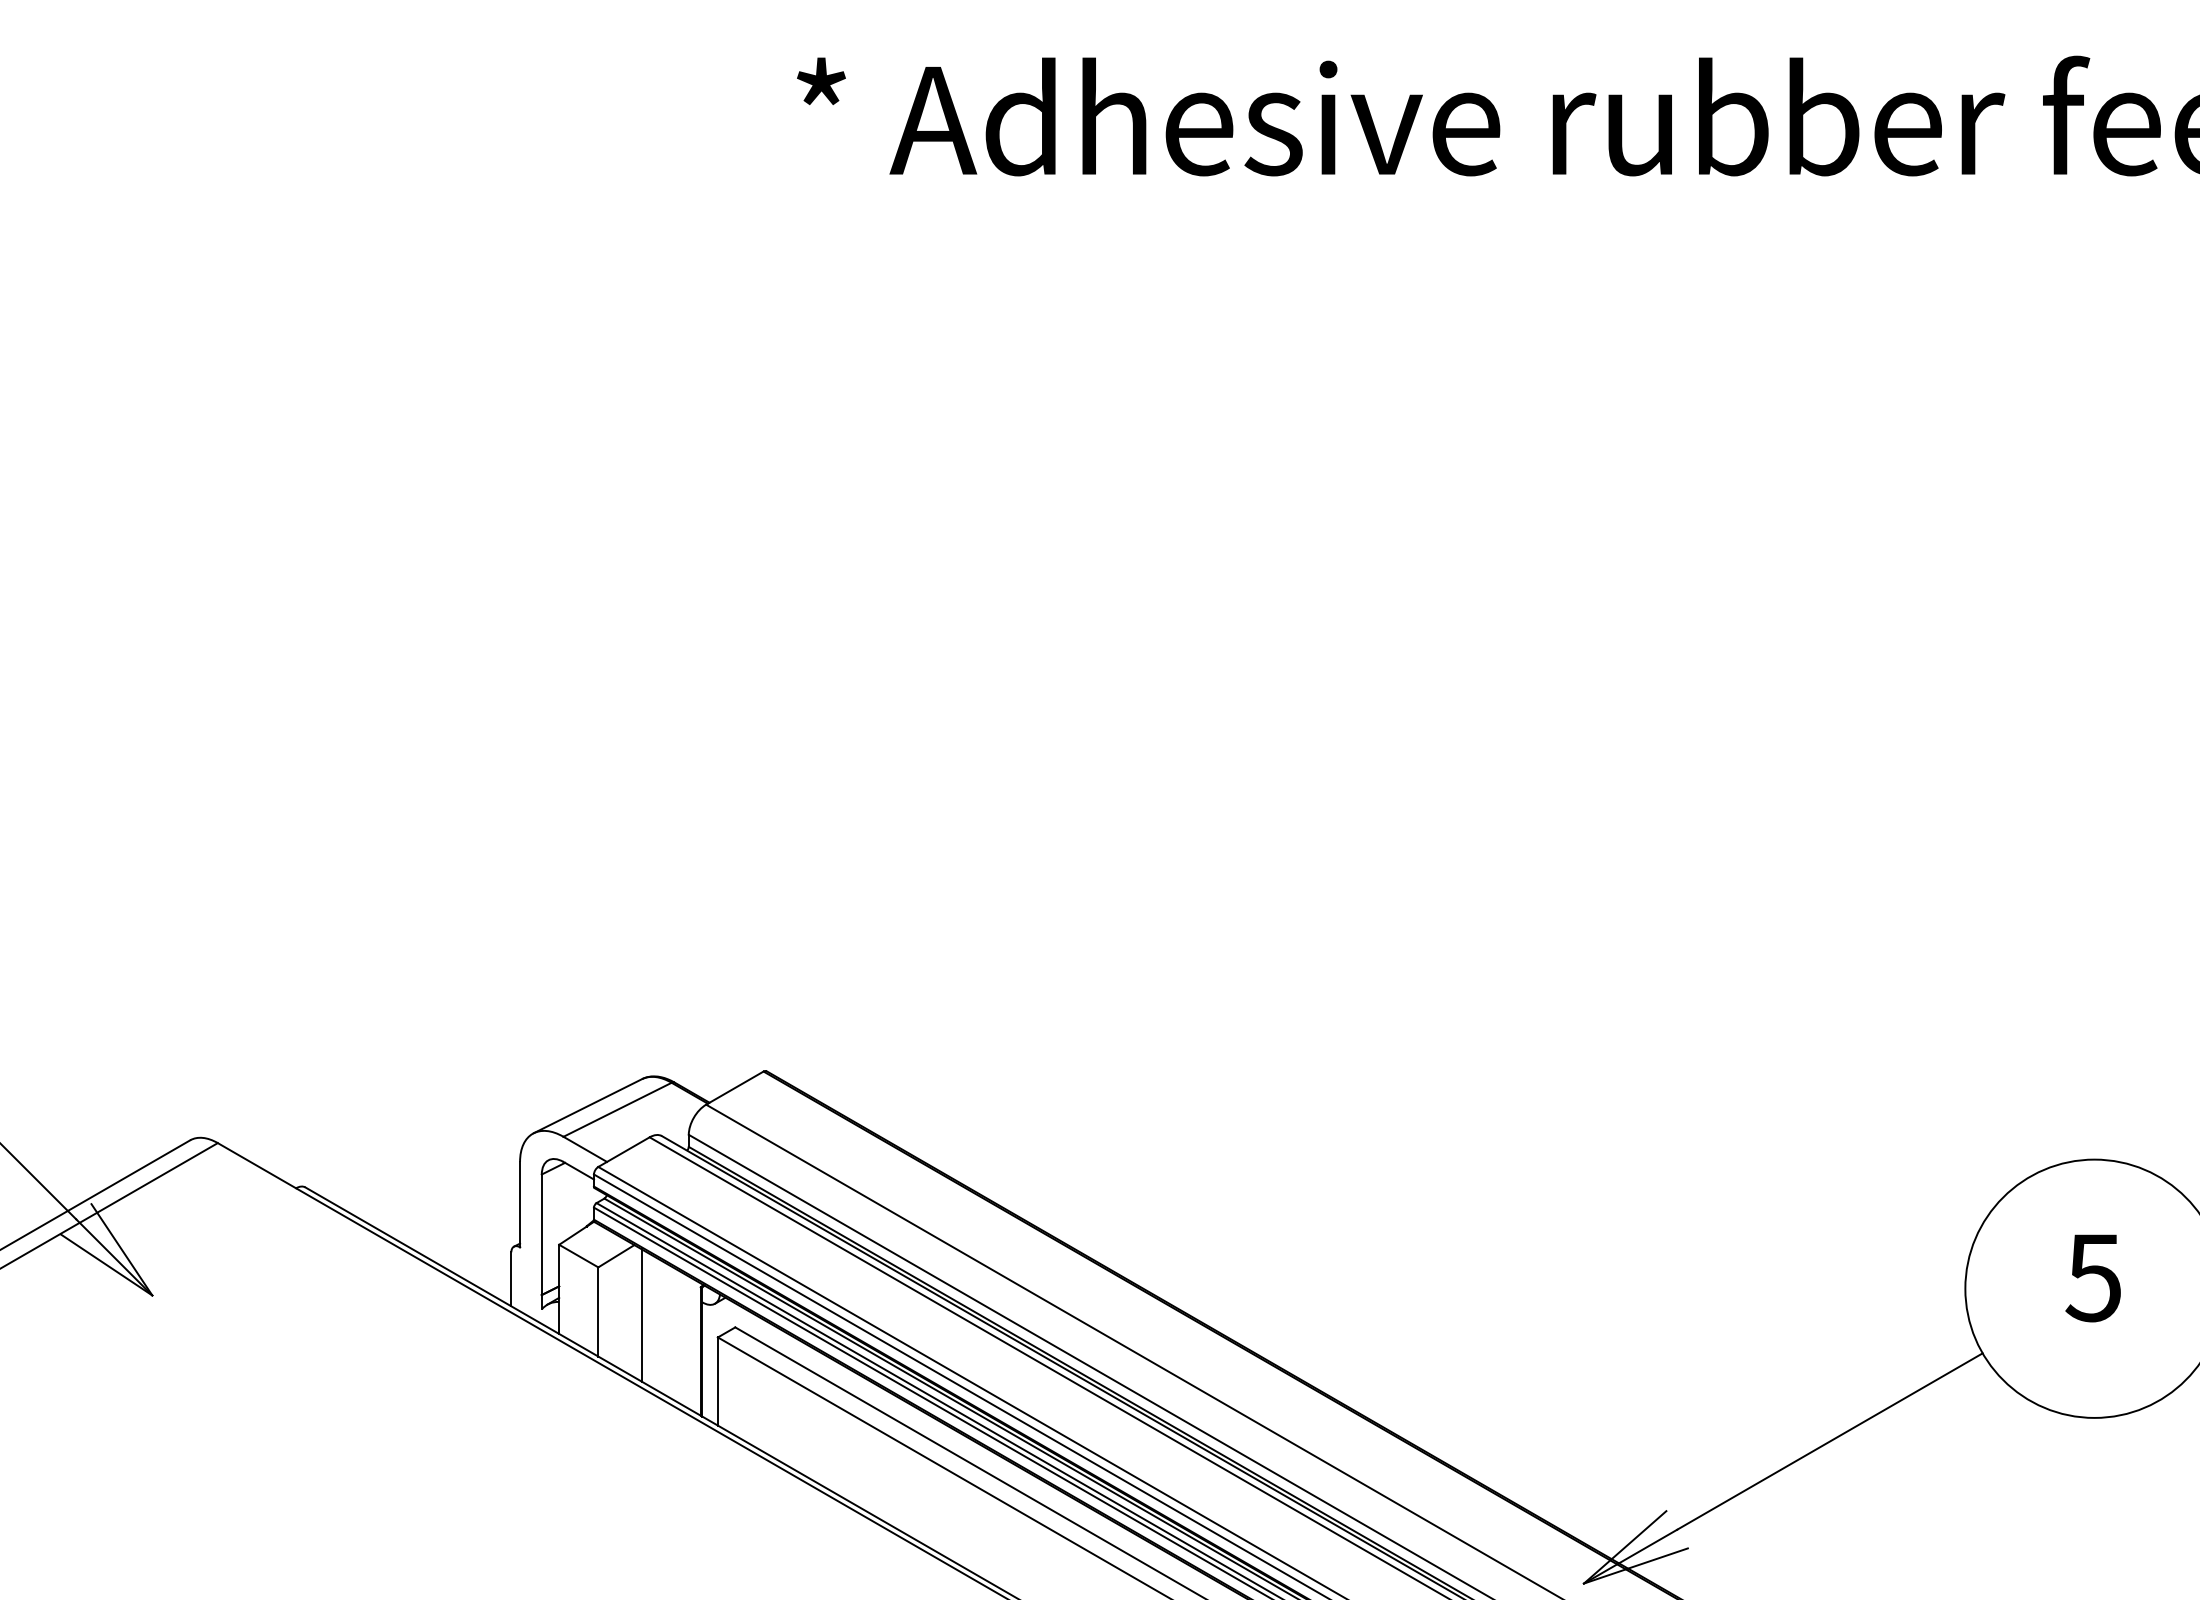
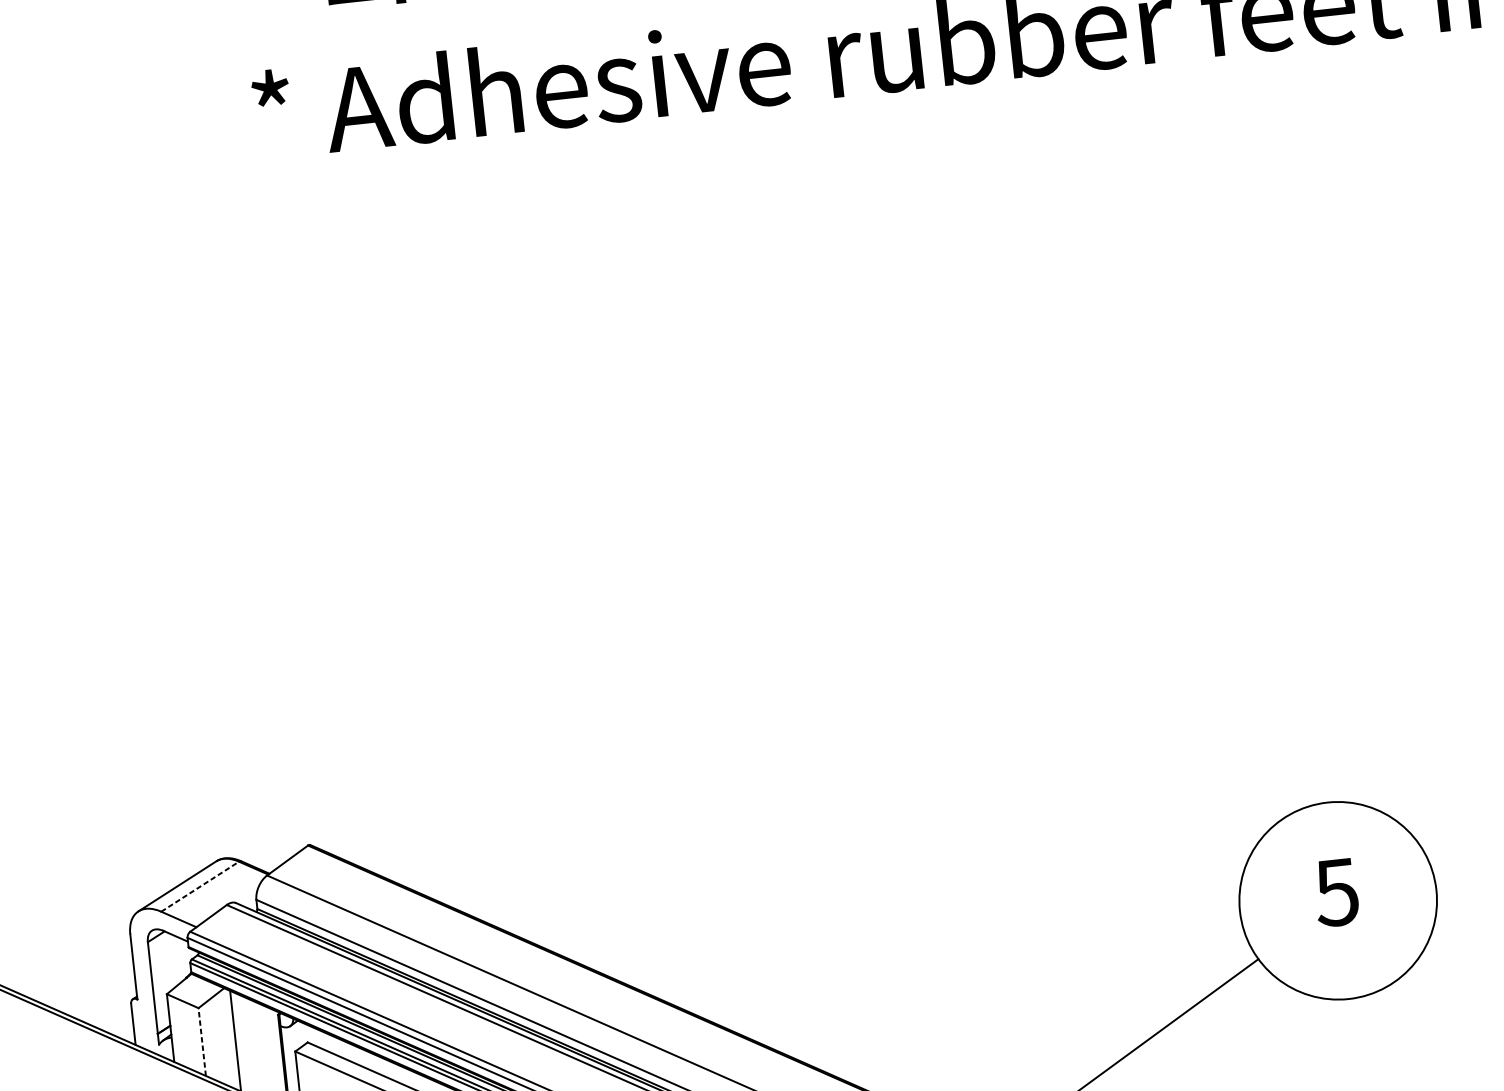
line: (618, 1109) -> (200, 886), solid -> dashed
line: (598, 1311) -> (202, 1041), solid -> dashed

